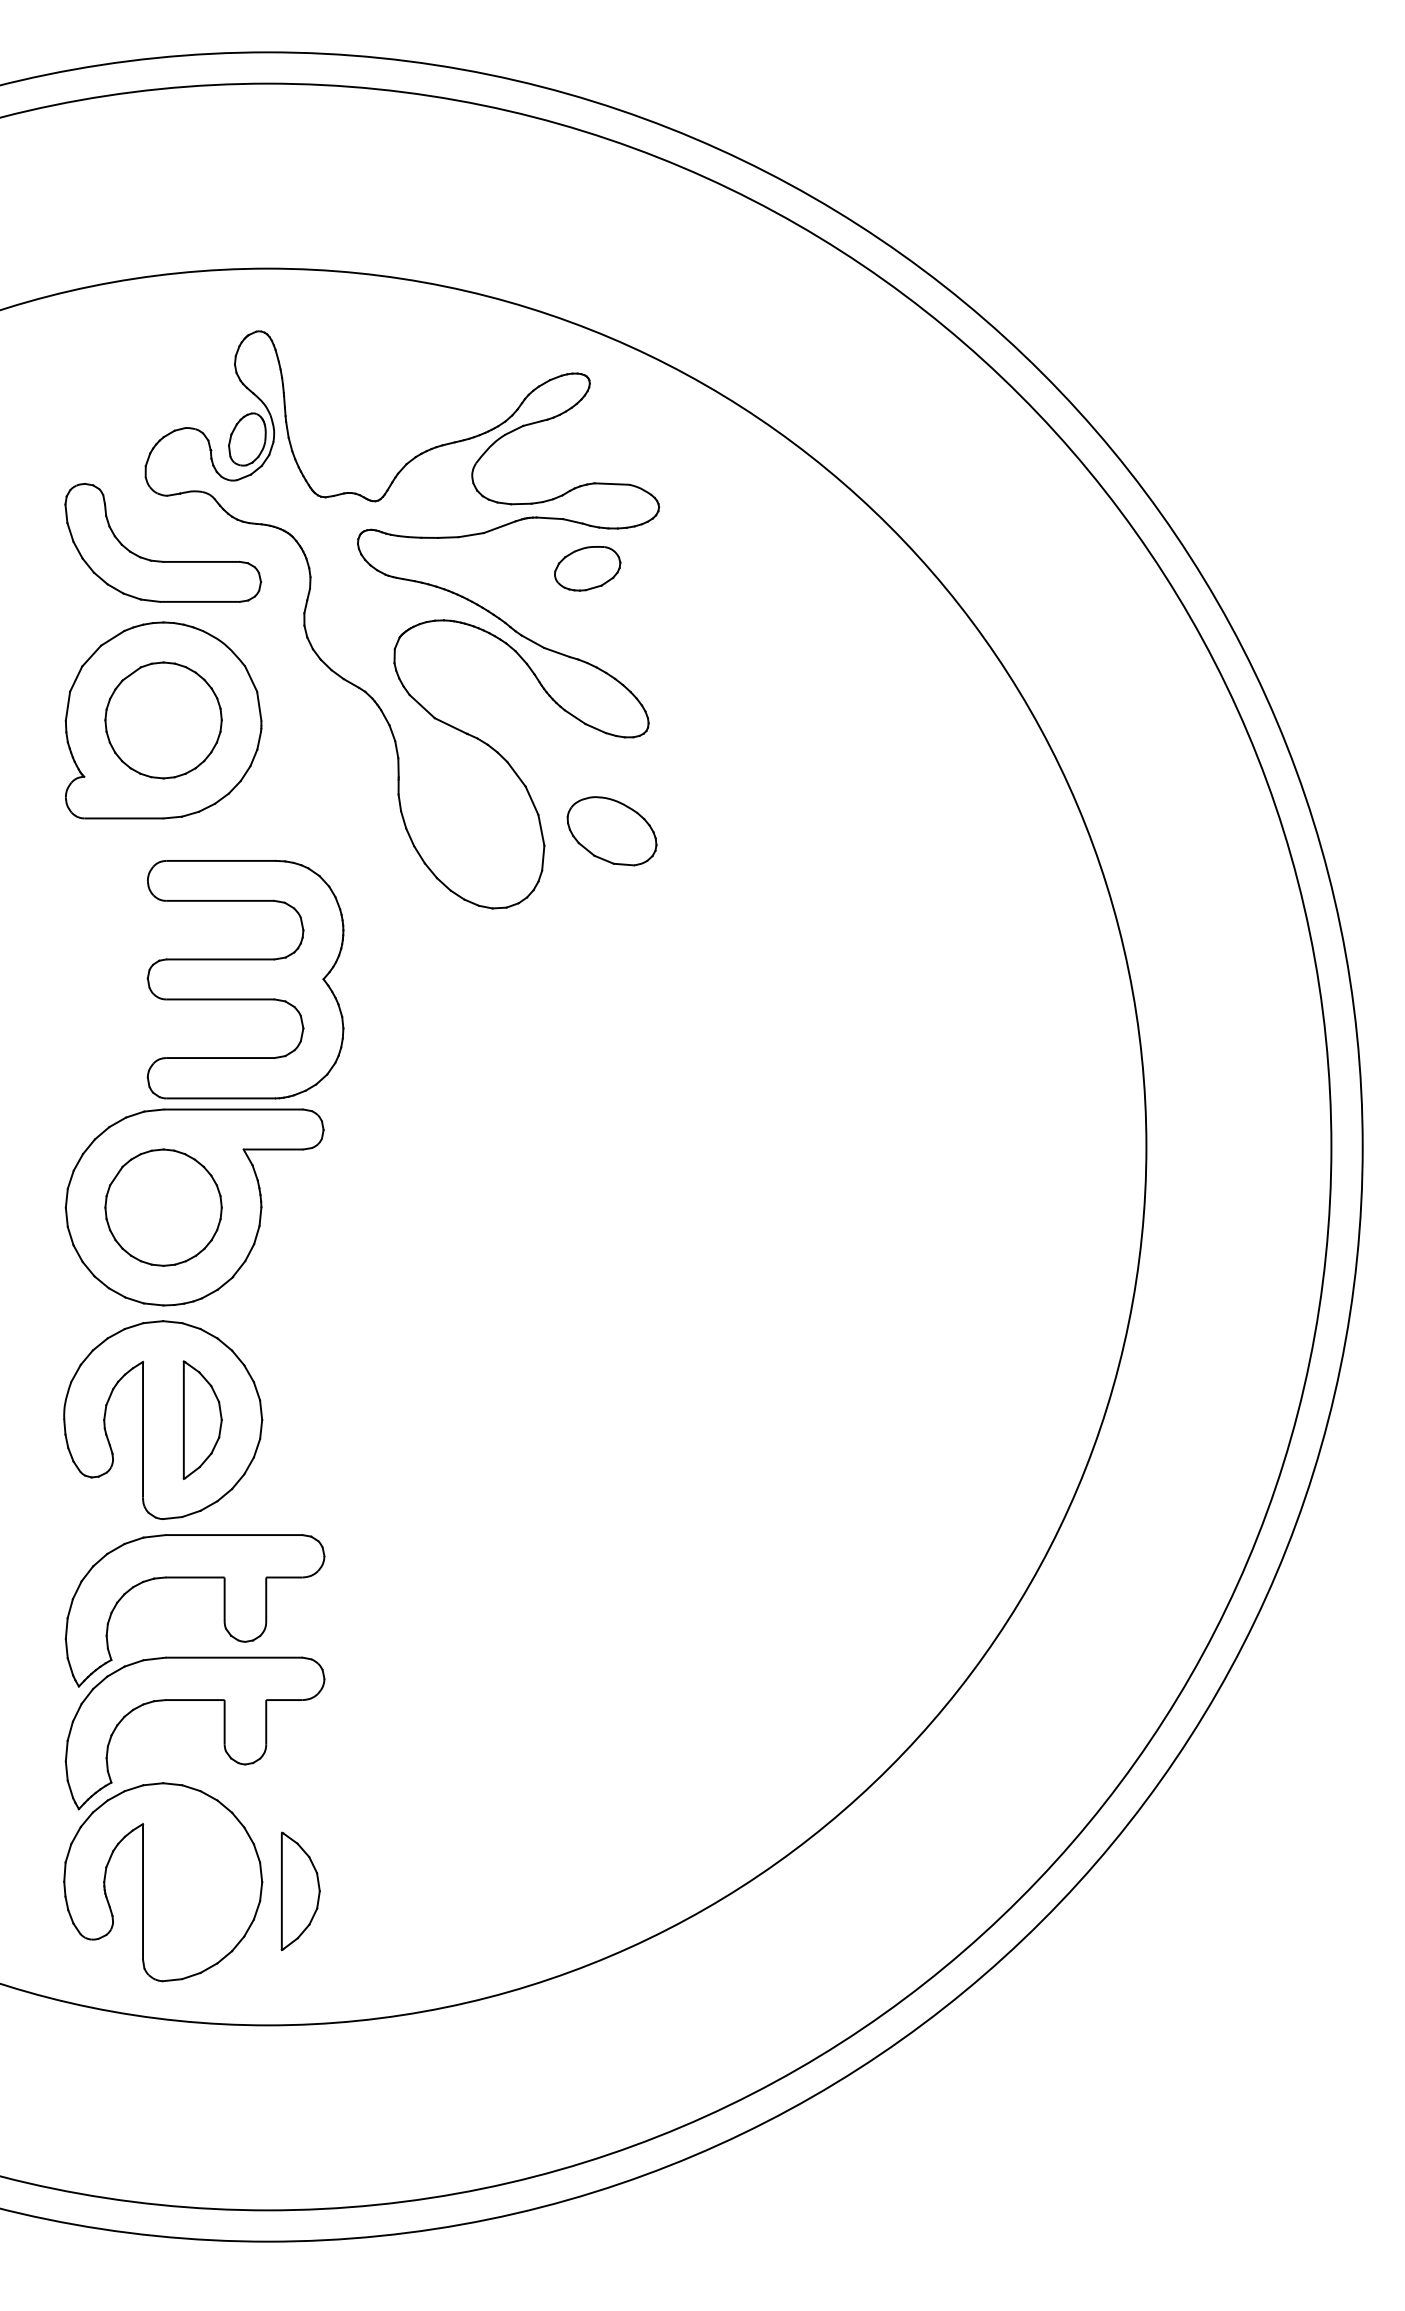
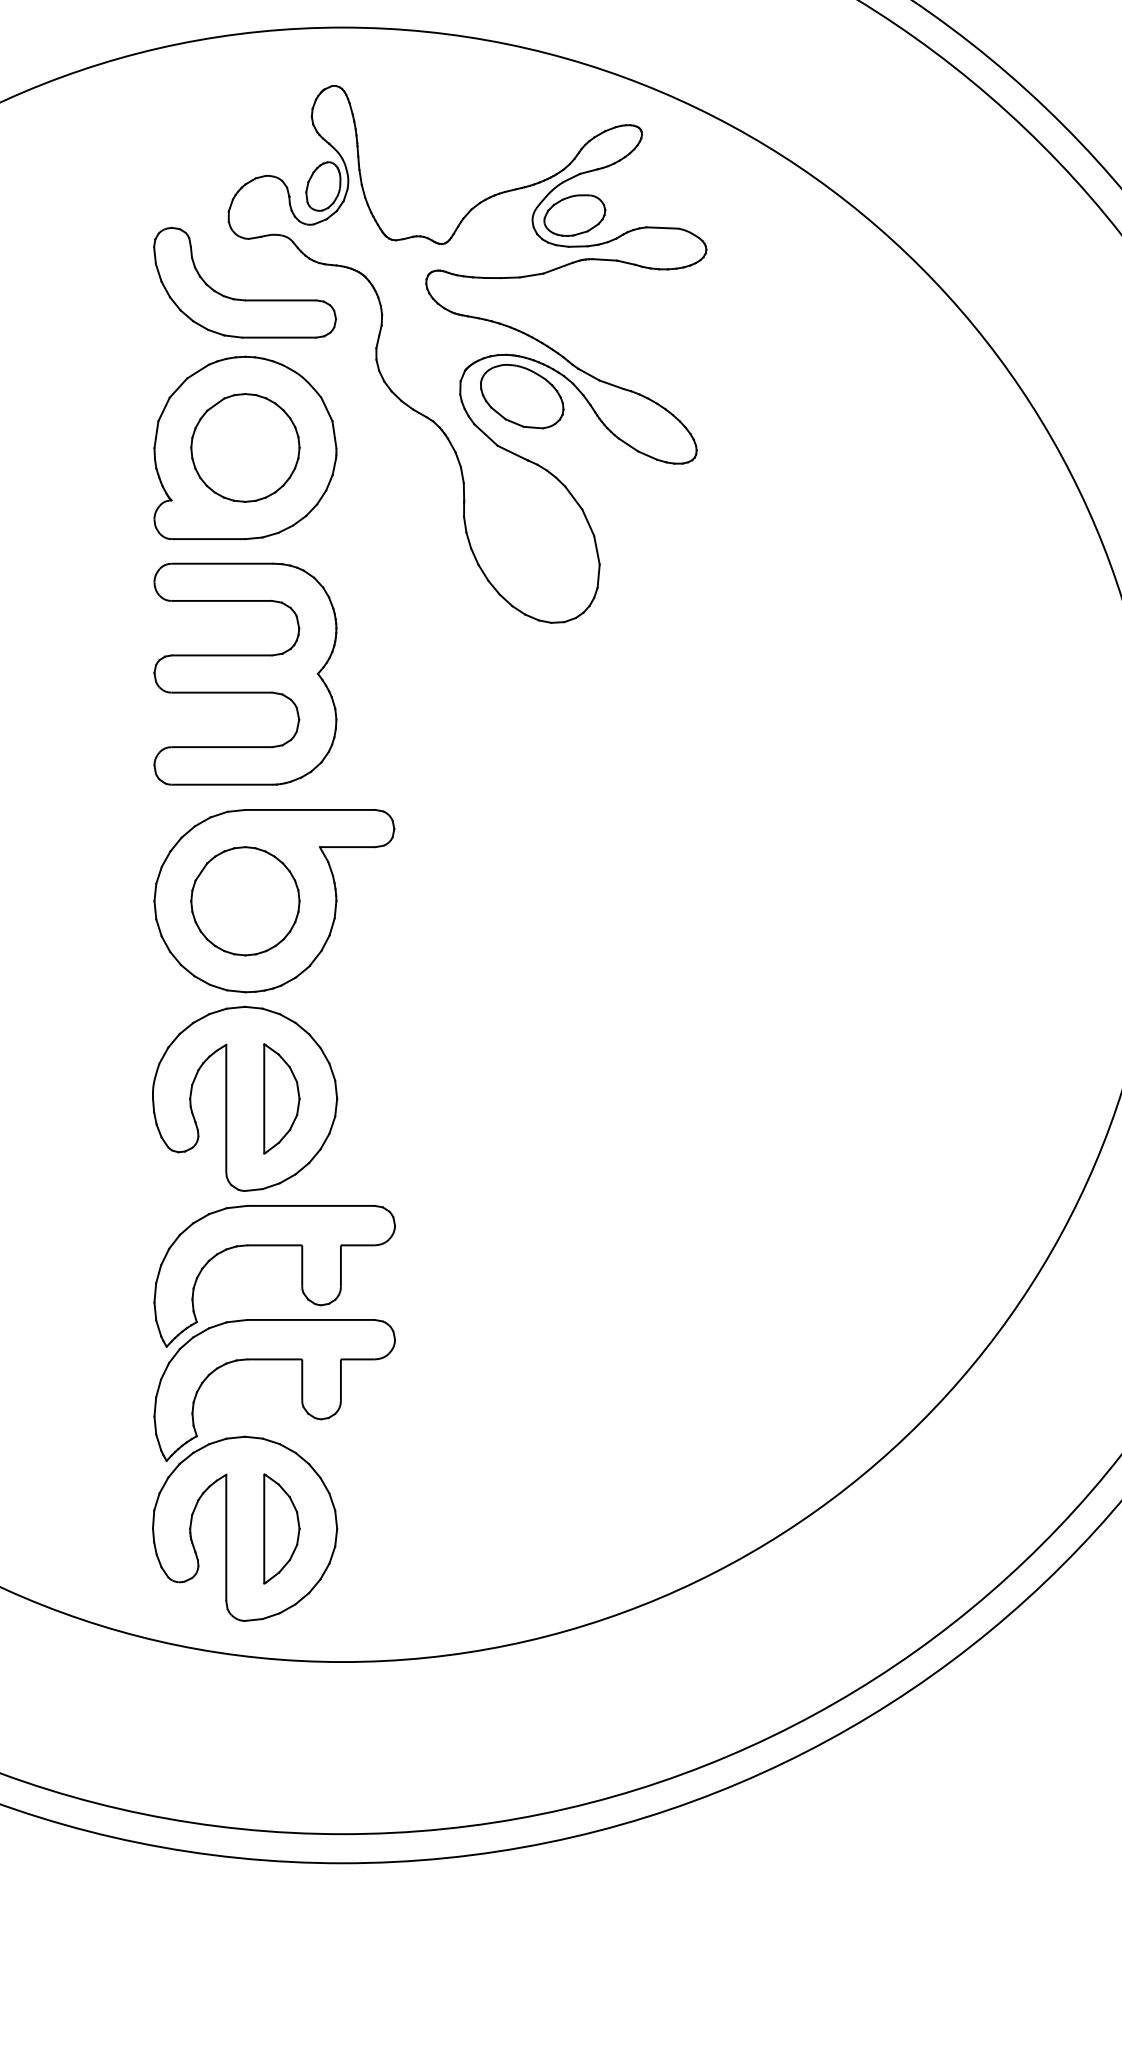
part: (587, 568) -> (574, 215), moved
part: (611, 831) -> (521, 396), moved
part: (245, 979) -> (245, 674), moved
part: (300, 1891) -> (281, 1529), moved

